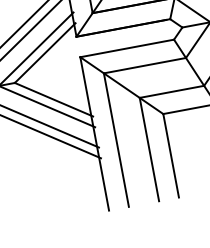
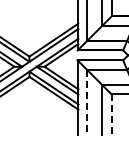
line: (117, 142) -> (87, 103), solid -> dashed
line: (171, 157) -> (111, 115), solid -> dashed

